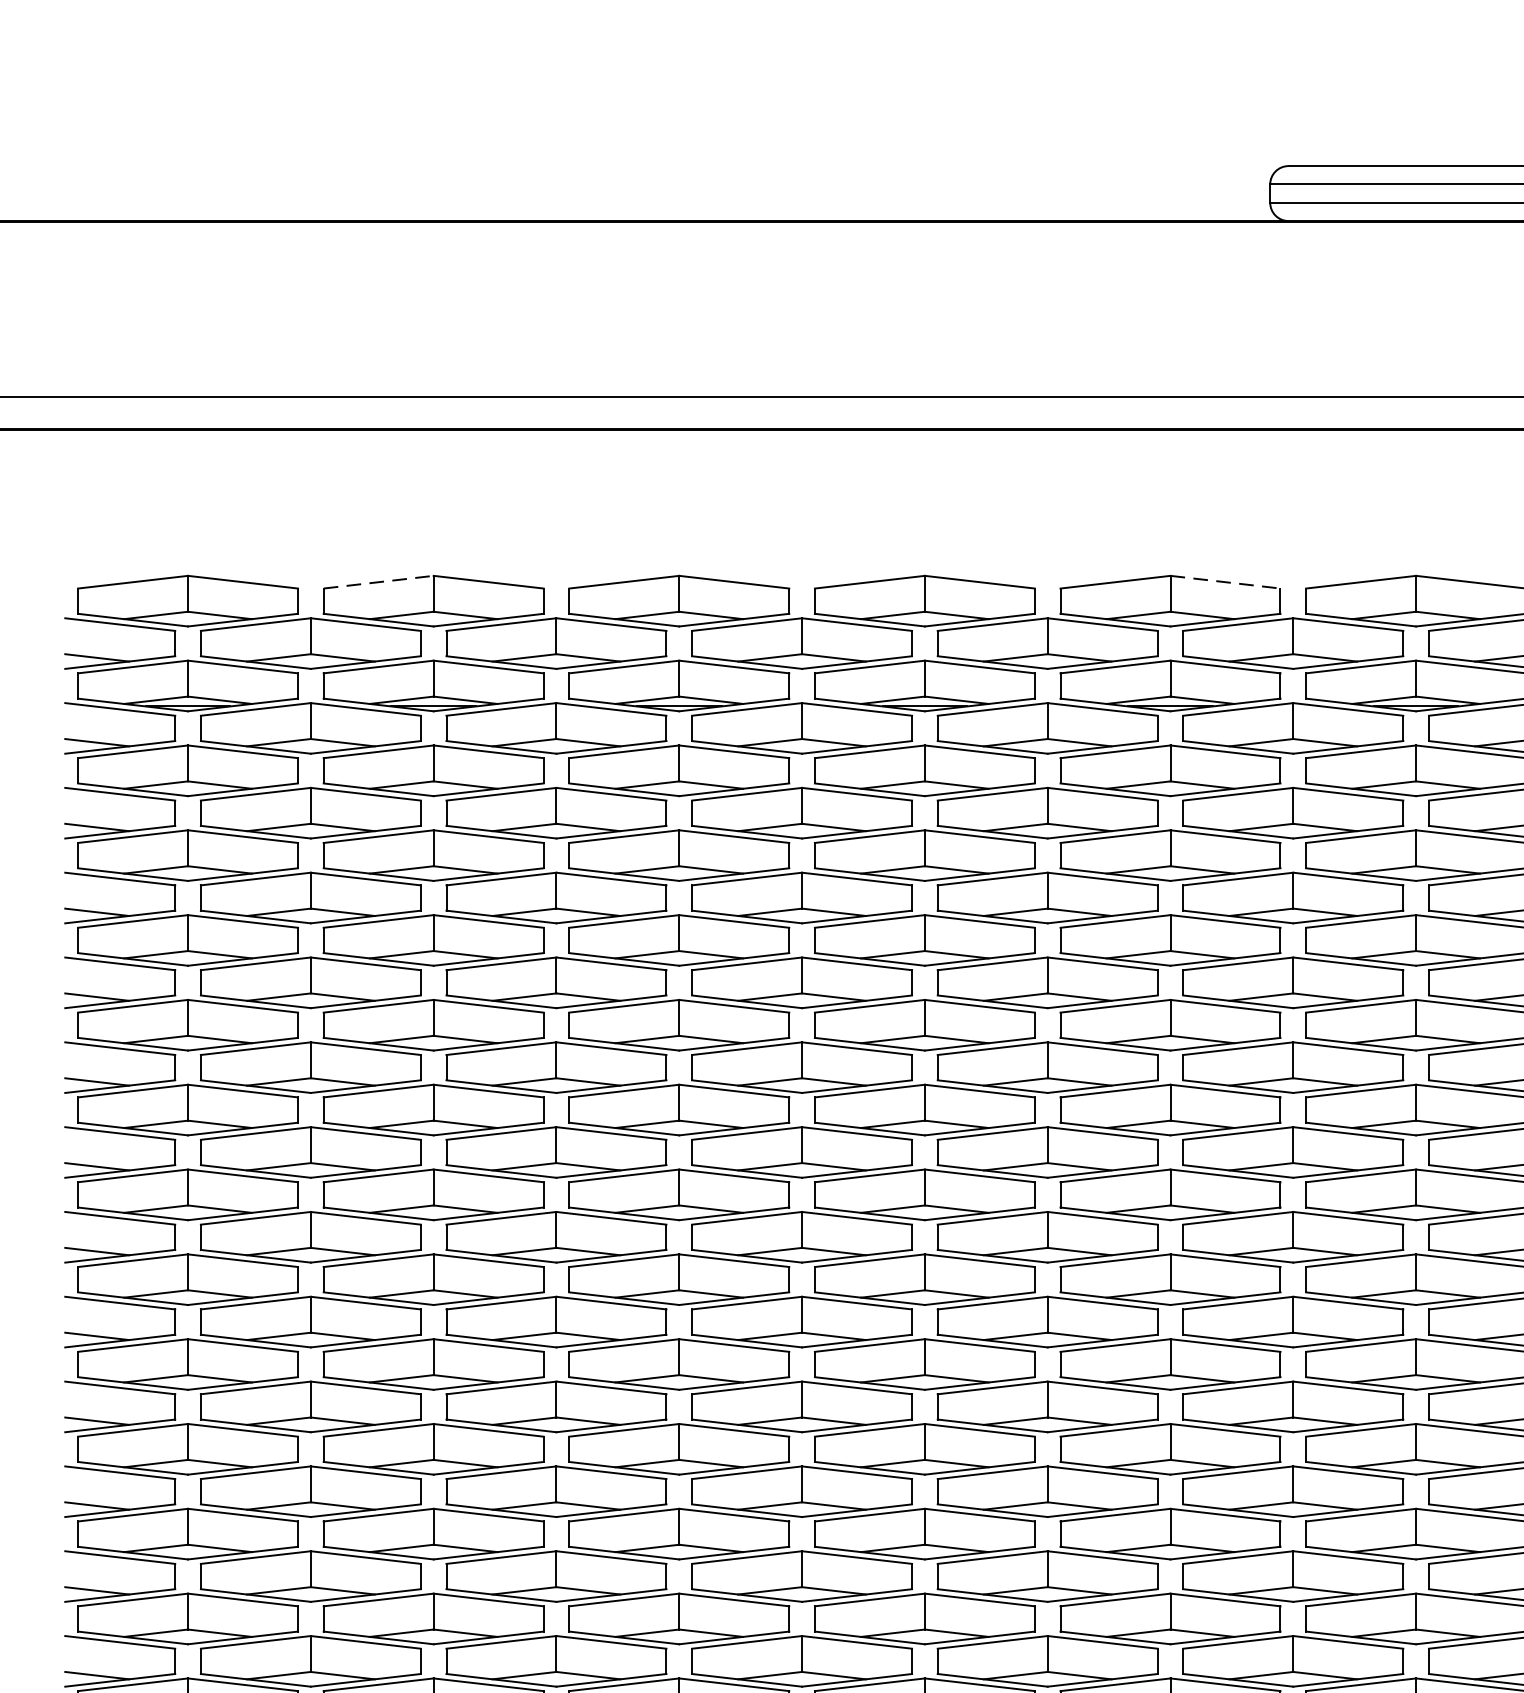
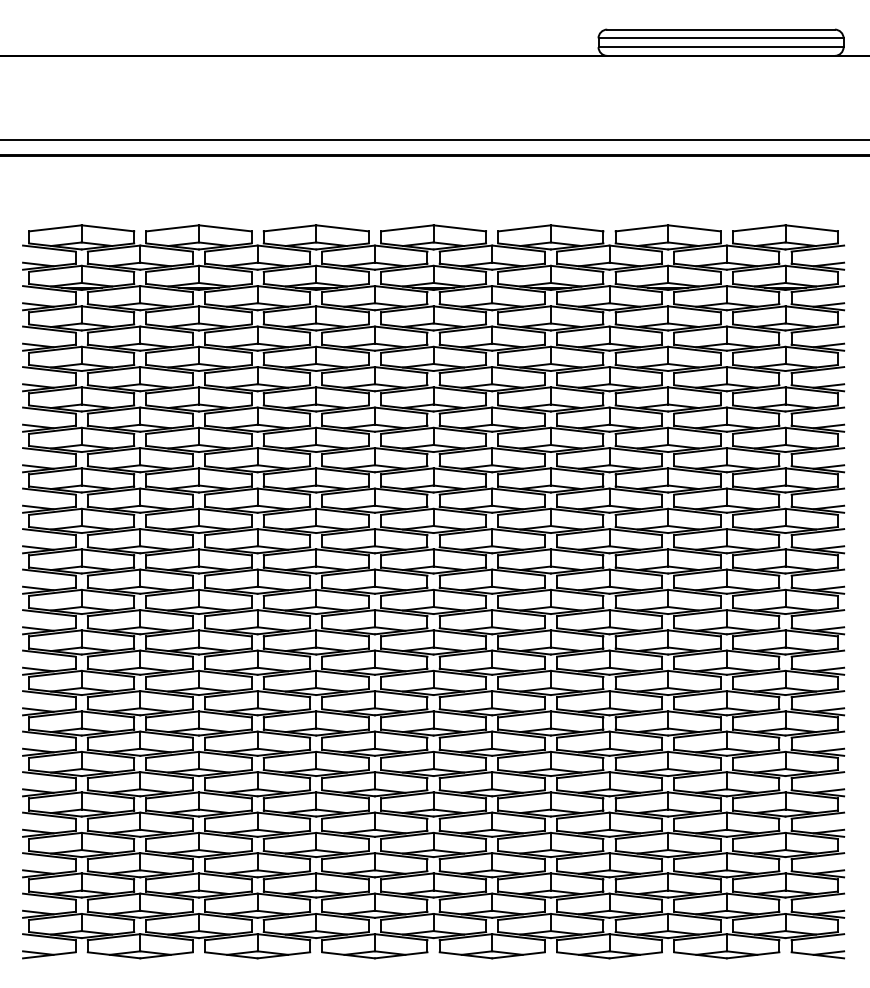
line: (380, 582) -> (173, 228), dashed -> solid
line: (1226, 582) -> (577, 228), dashed -> solid

